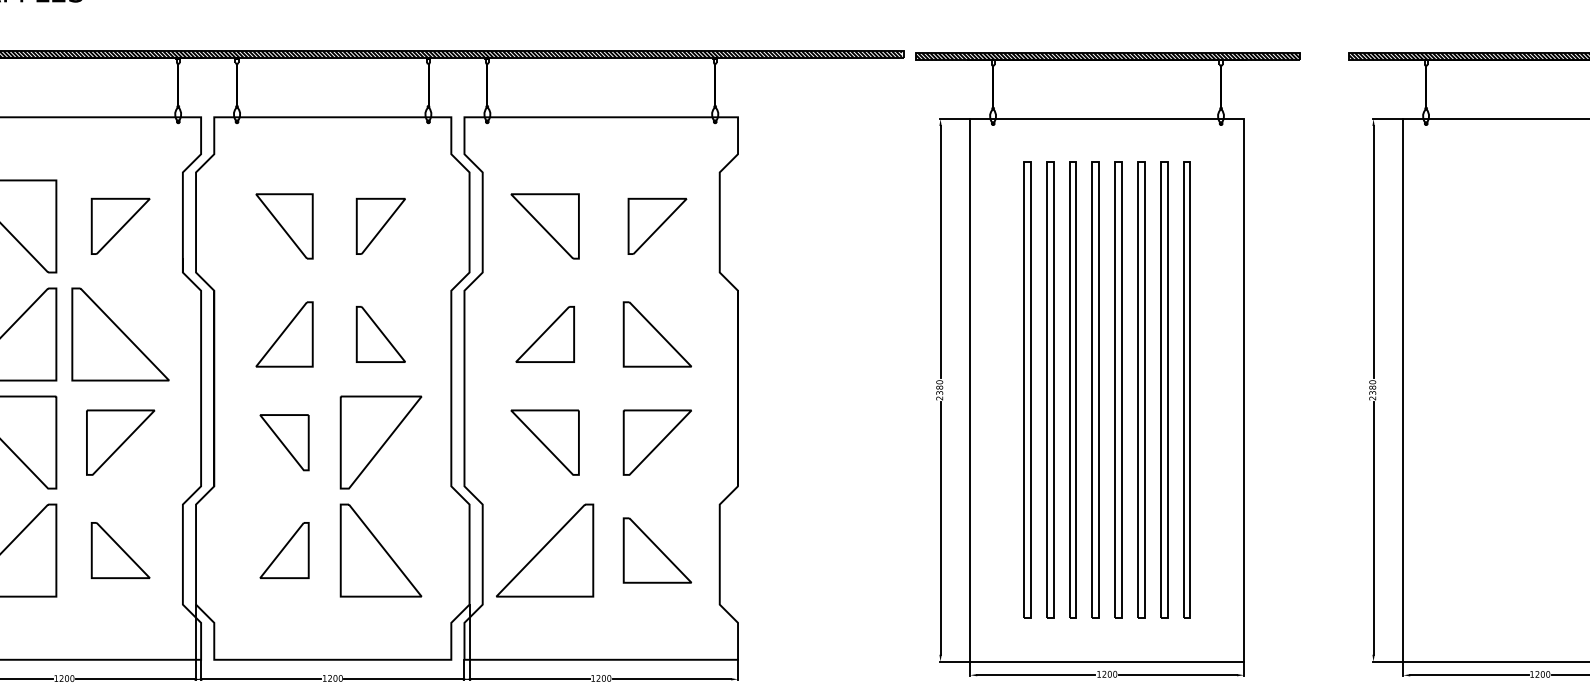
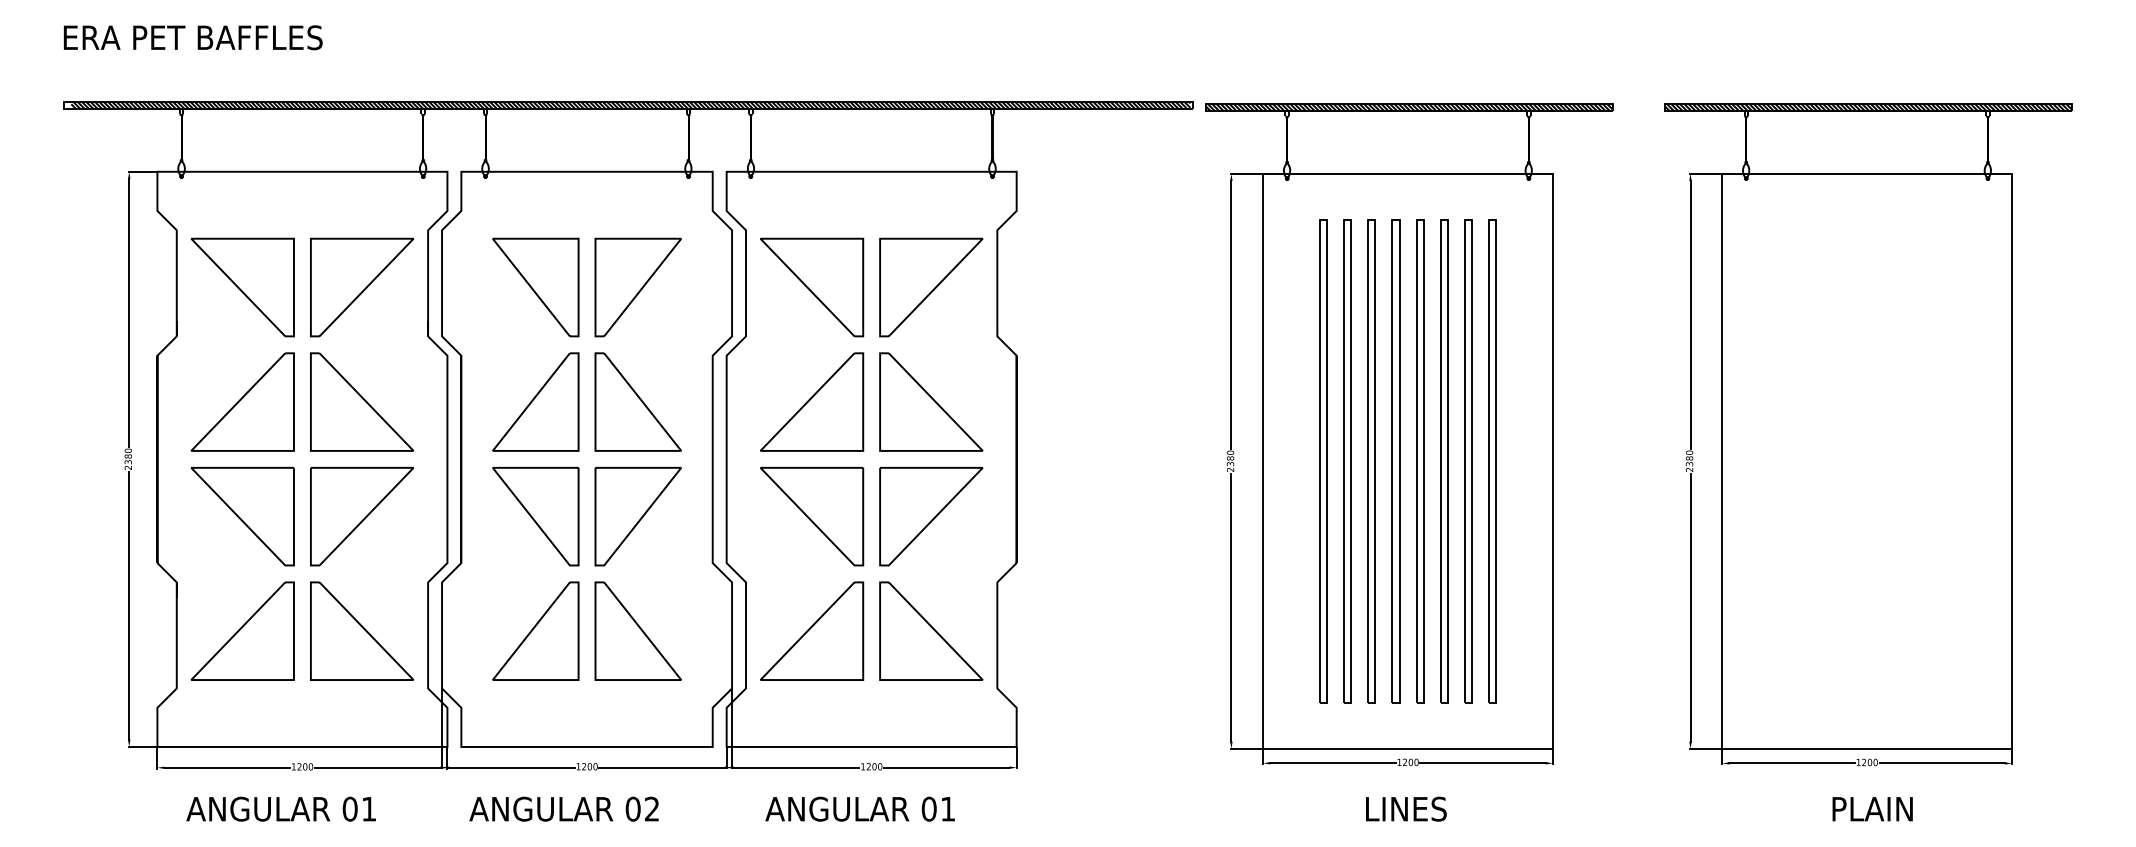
part: (120, 226) -> (362, 287), size x1.67
part: (284, 226) -> (535, 287), size x1.43
part: (380, 226) -> (637, 287), size x1.67
part: (545, 226) -> (812, 287), size x1.43
part: (657, 226) -> (931, 287), size x1.67
part: (284, 333) -> (535, 401), size x1.43
part: (380, 333) -> (637, 401), size x1.67
part: (545, 333) -> (812, 401), size x1.67
part: (657, 333) -> (931, 401), size x1.43
part: (120, 442) -> (362, 516), size x1.43
part: (284, 442) -> (535, 516), size x1.67
part: (545, 442) -> (812, 516), size x1.43
part: (657, 442) -> (931, 516), size x1.43
part: (120, 549) -> (362, 630), size x1.67
part: (284, 549) -> (535, 630), size x1.67
part: (657, 549) -> (931, 630), size x1.43

